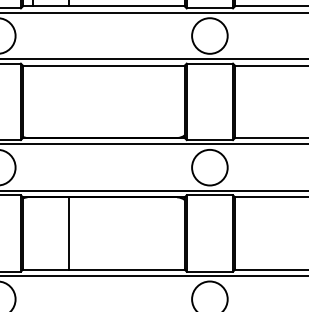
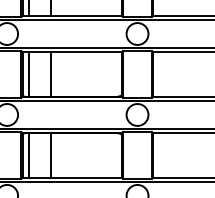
line: (32, 101) -> (28, 74), added
line: (68, 101) -> (50, 74), added
line: (32, 233) -> (28, 155), added

